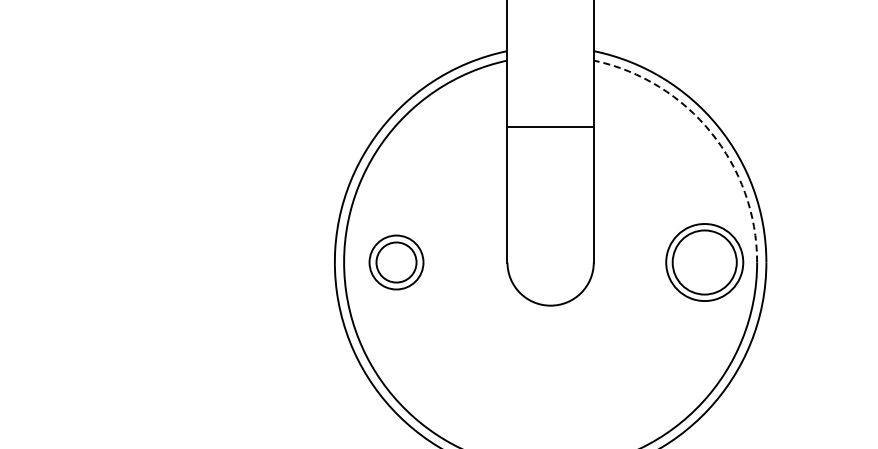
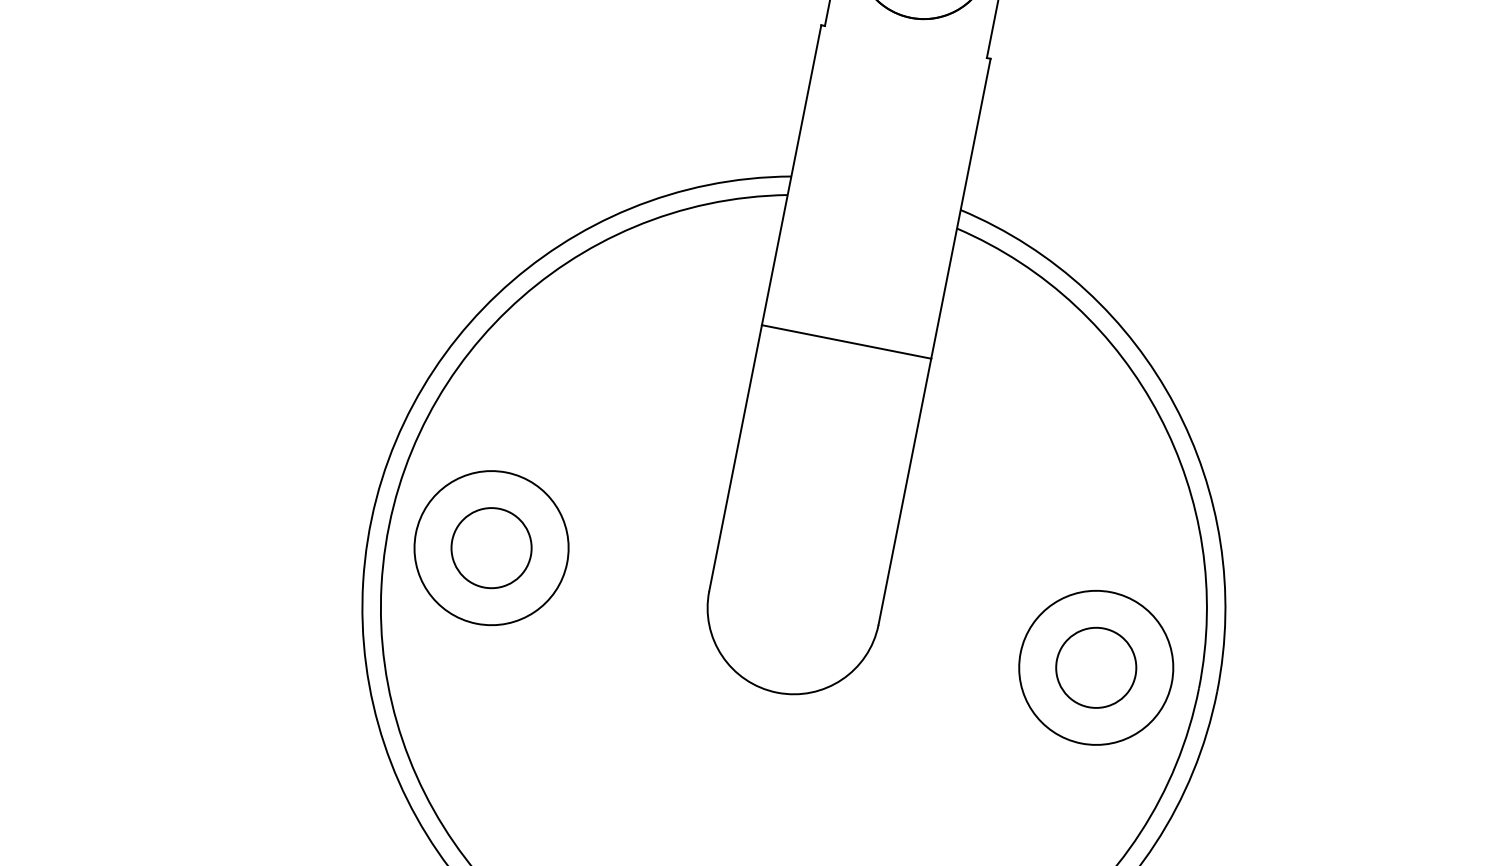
arc: (711, 132) -> (1160, 415), dashed -> solid
circle: (396, 262) -> (491, 548), size x1.43
circle: (704, 262) -> (1095, 667), size x0.62

